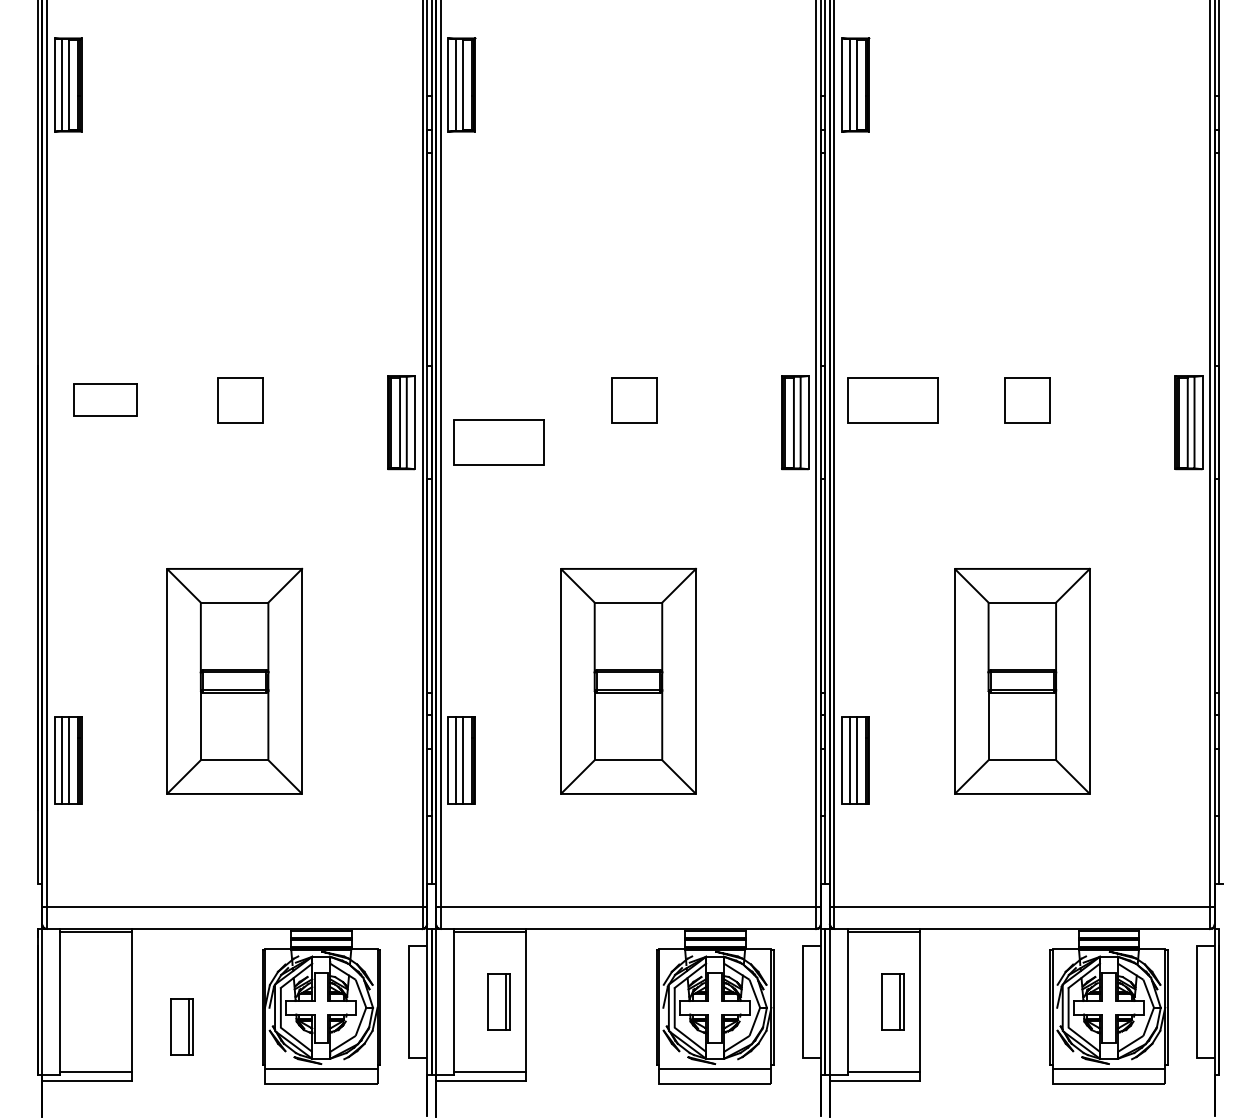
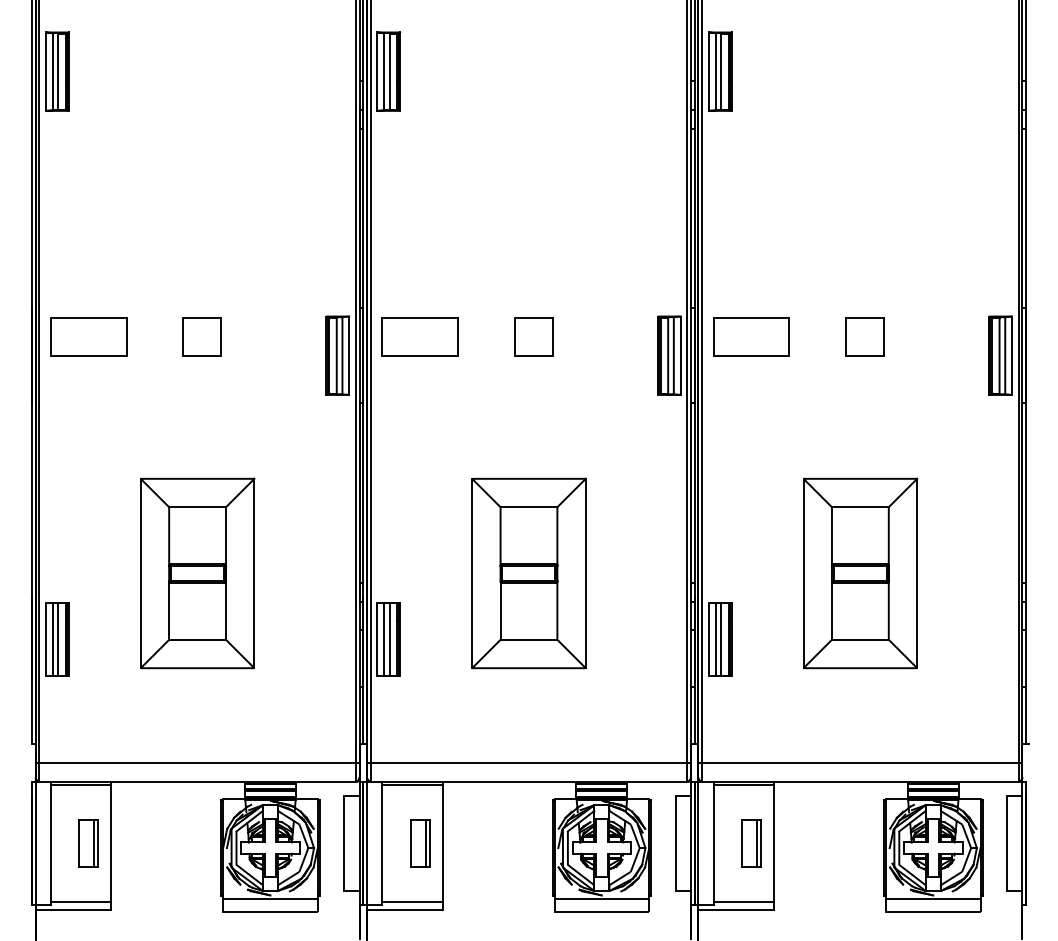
part: (104, 400) -> (88, 337), size x1.43
part: (498, 442) -> (419, 337), moved
part: (181, 1026) -> (88, 842), moved

